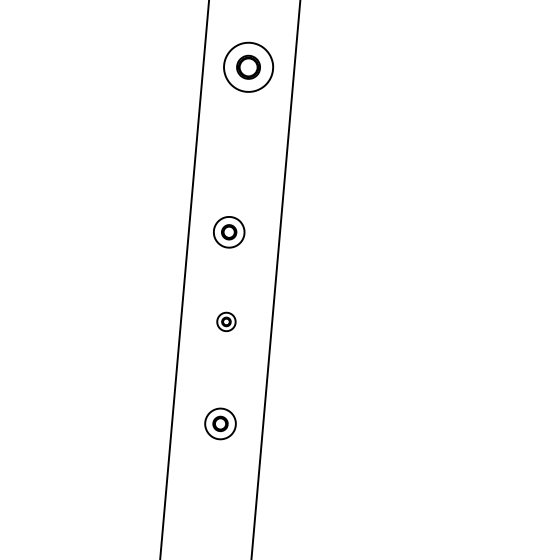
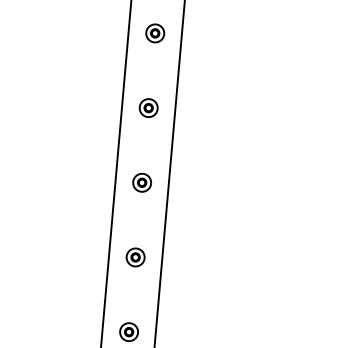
part: (249, 67) -> (155, 33), size x0.62
part: (228, 231) -> (148, 107), moved
part: (225, 321) -> (141, 182), size x1.67
part: (220, 423) -> (135, 257), moved

